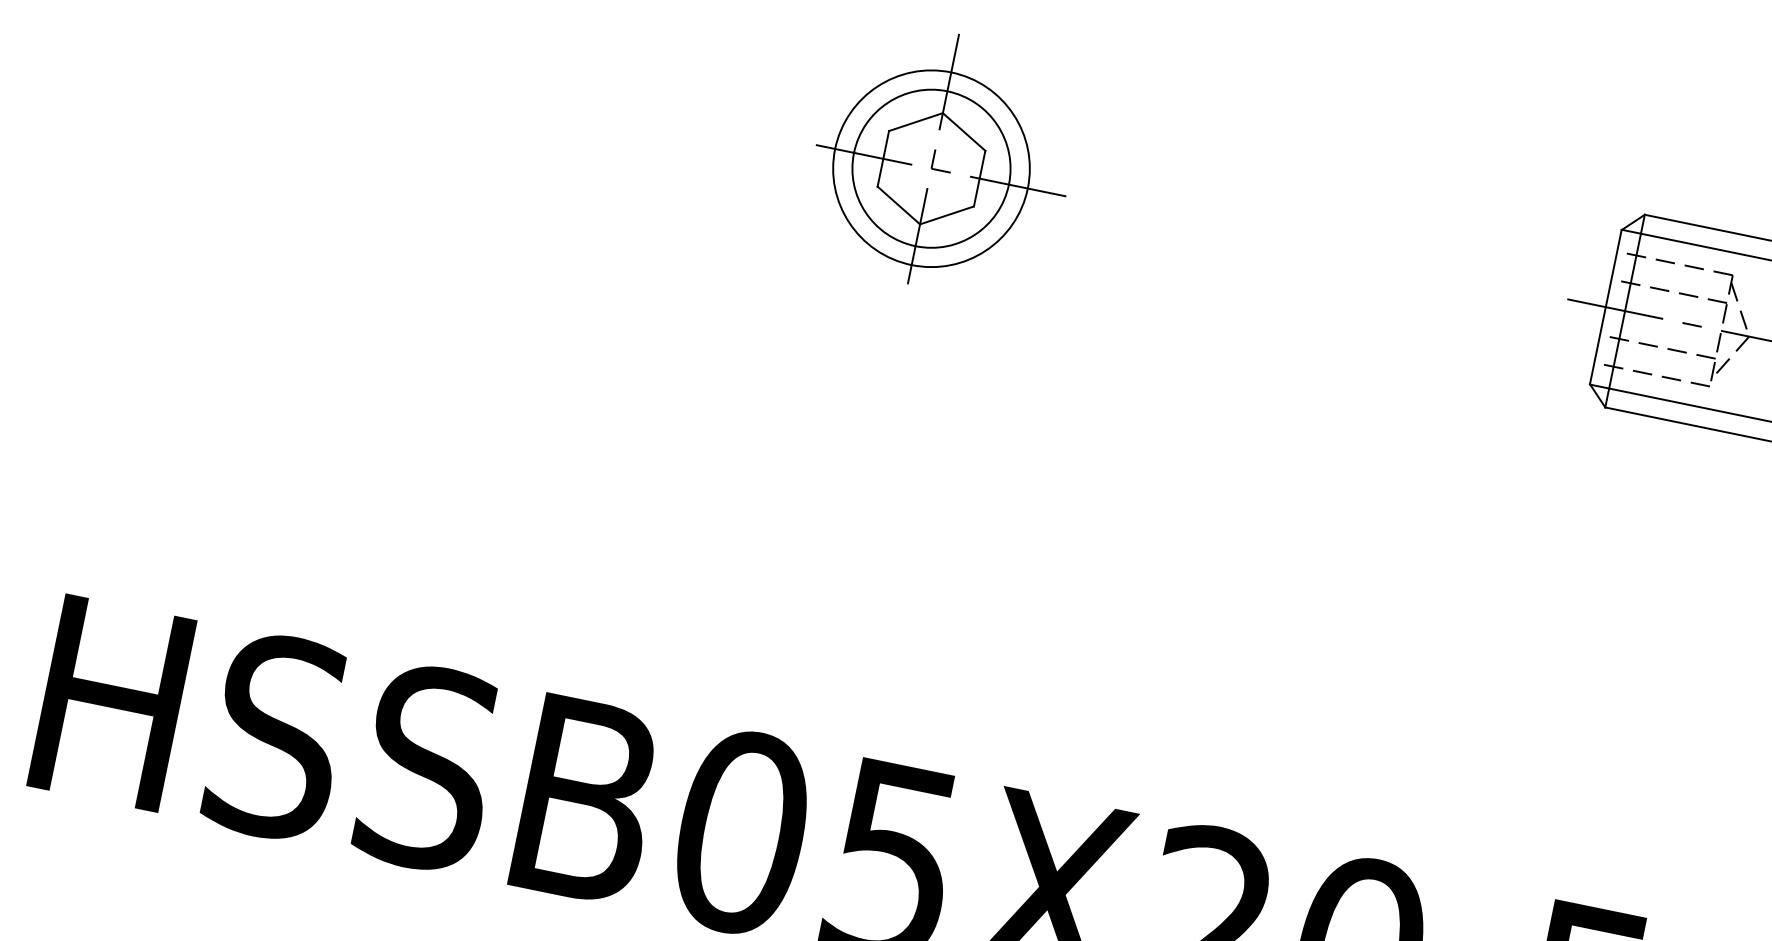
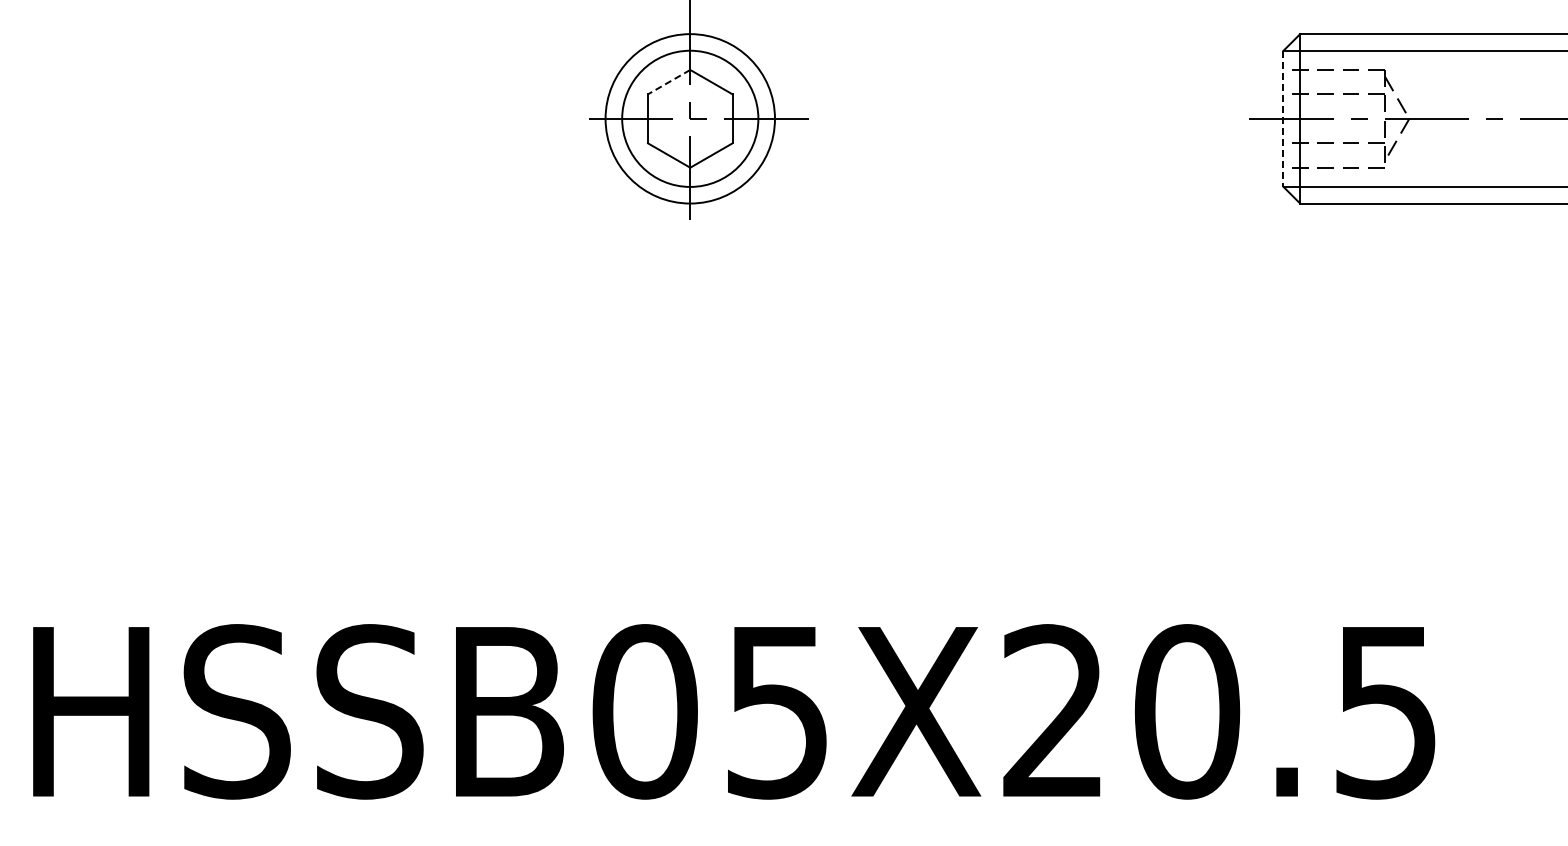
line: (915, 122) -> (668, 82), solid -> dashed
line: (1606, 306) -> (1283, 118), solid -> dashed

